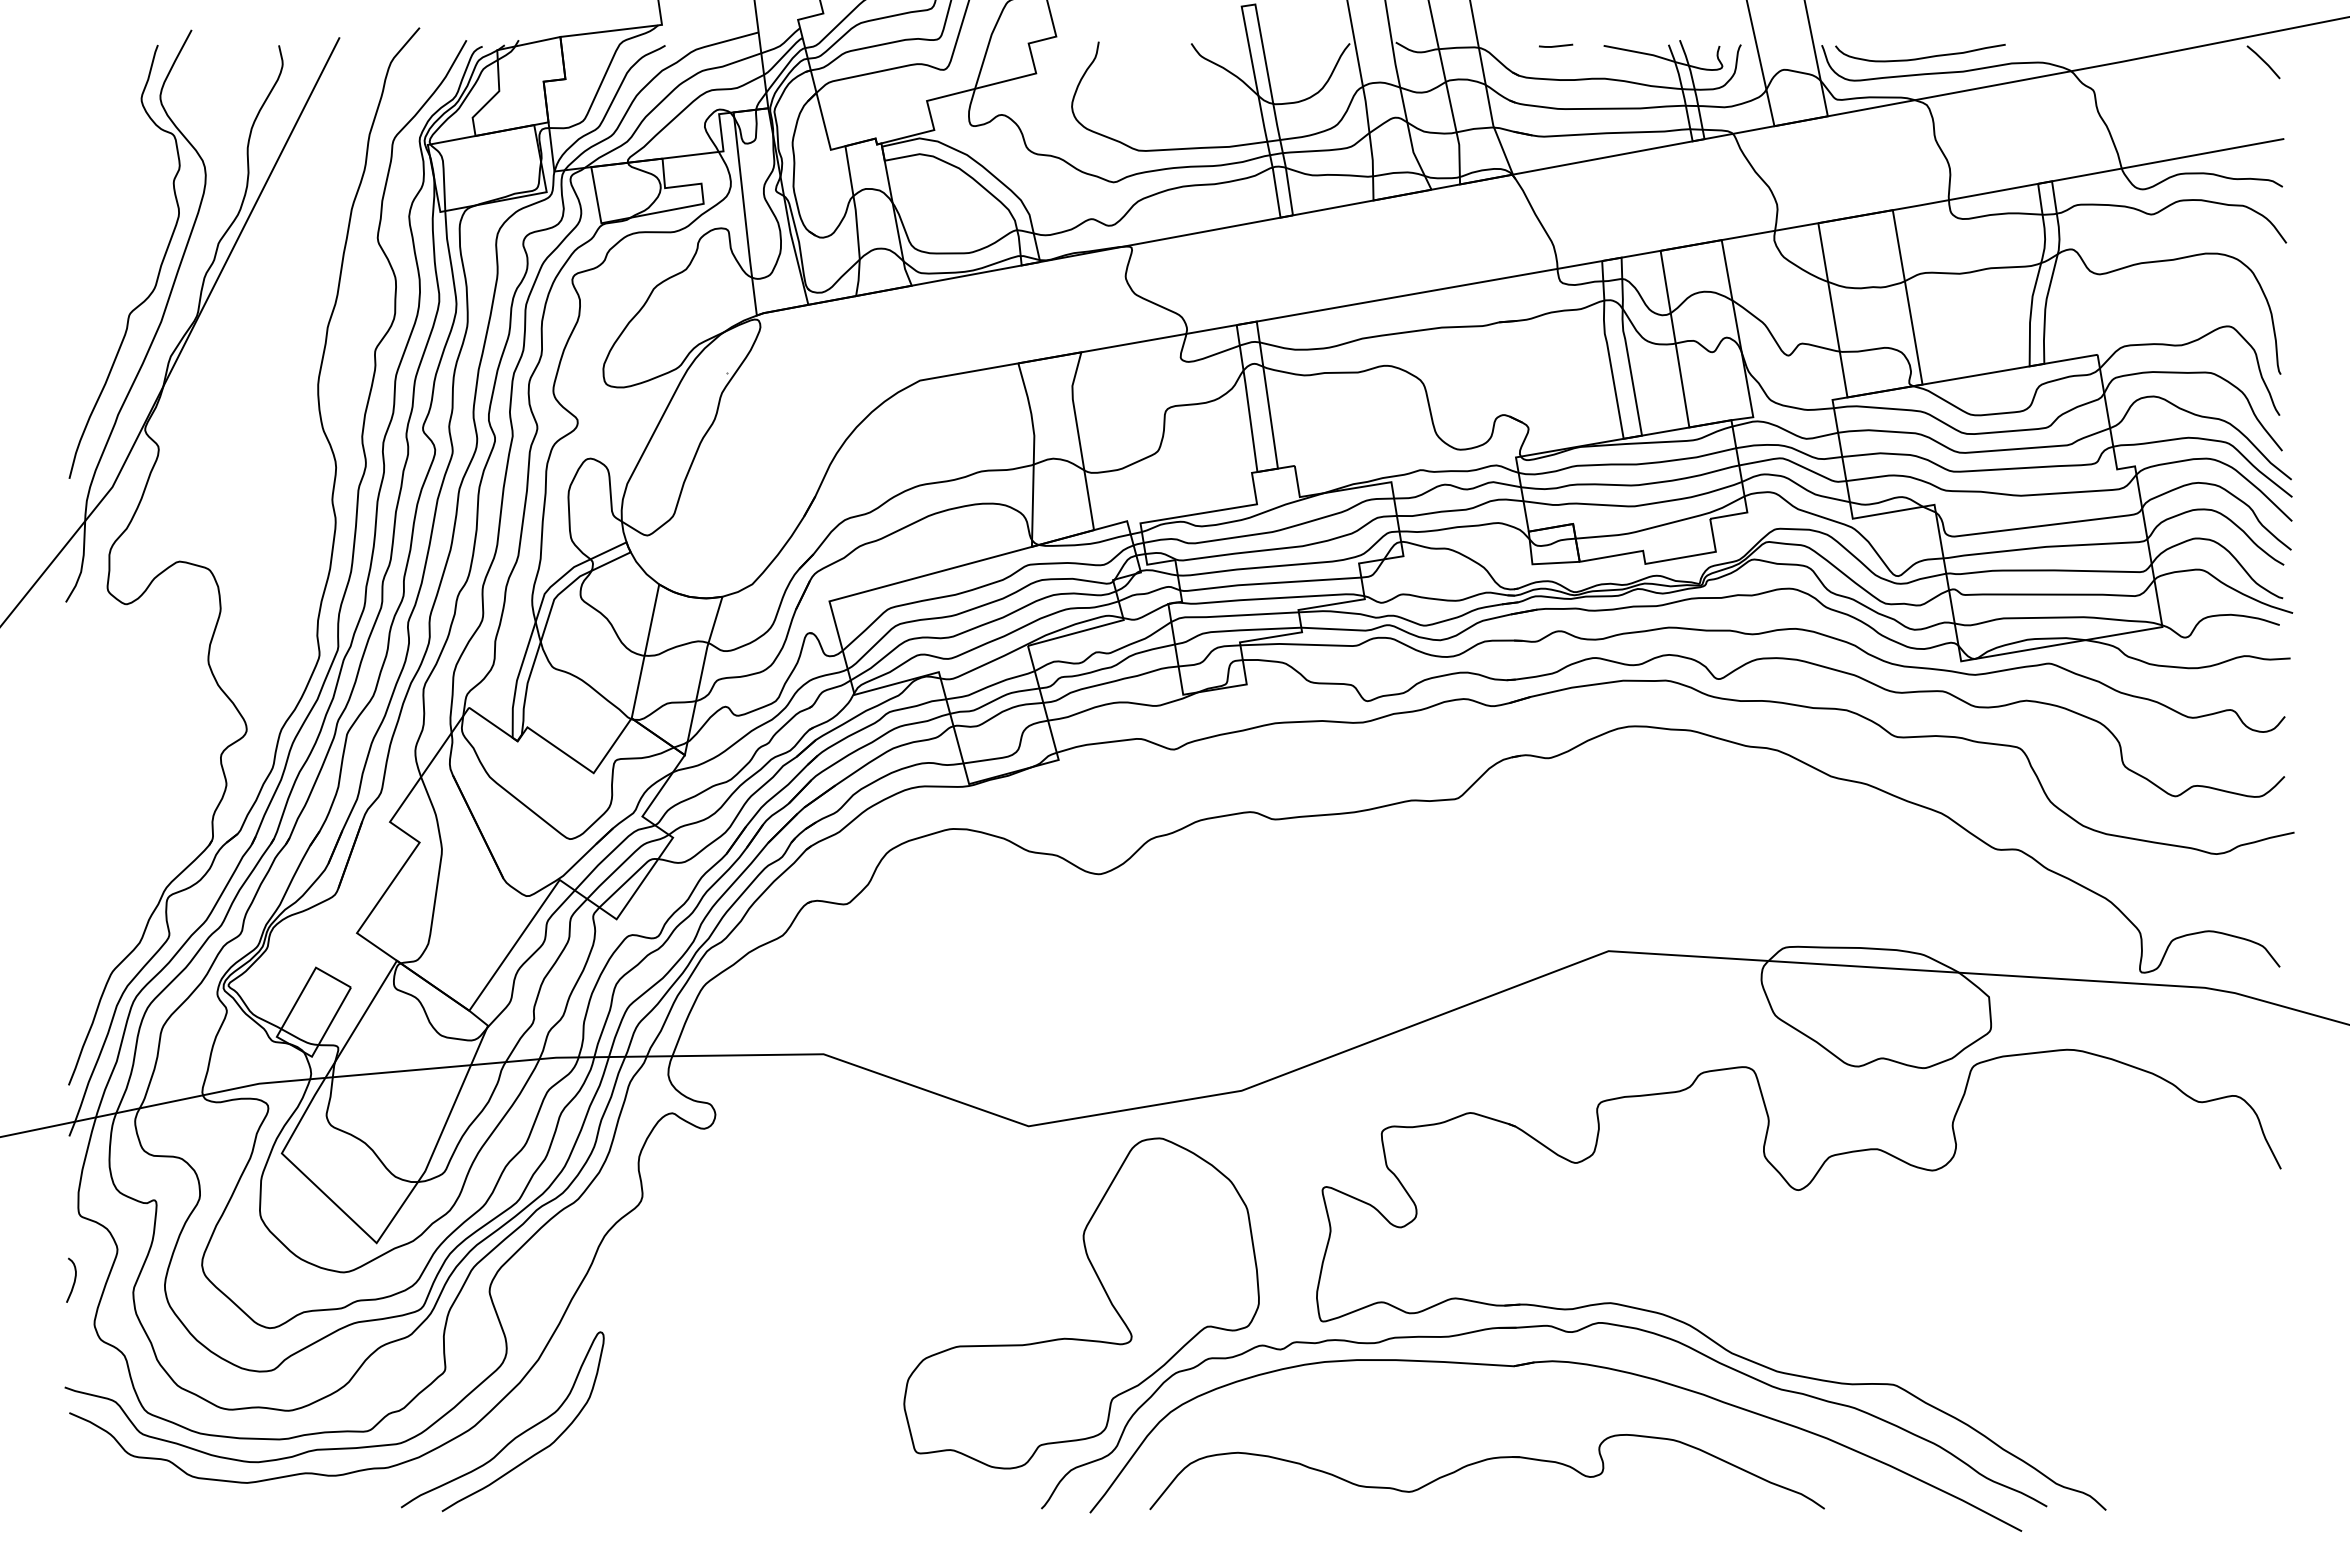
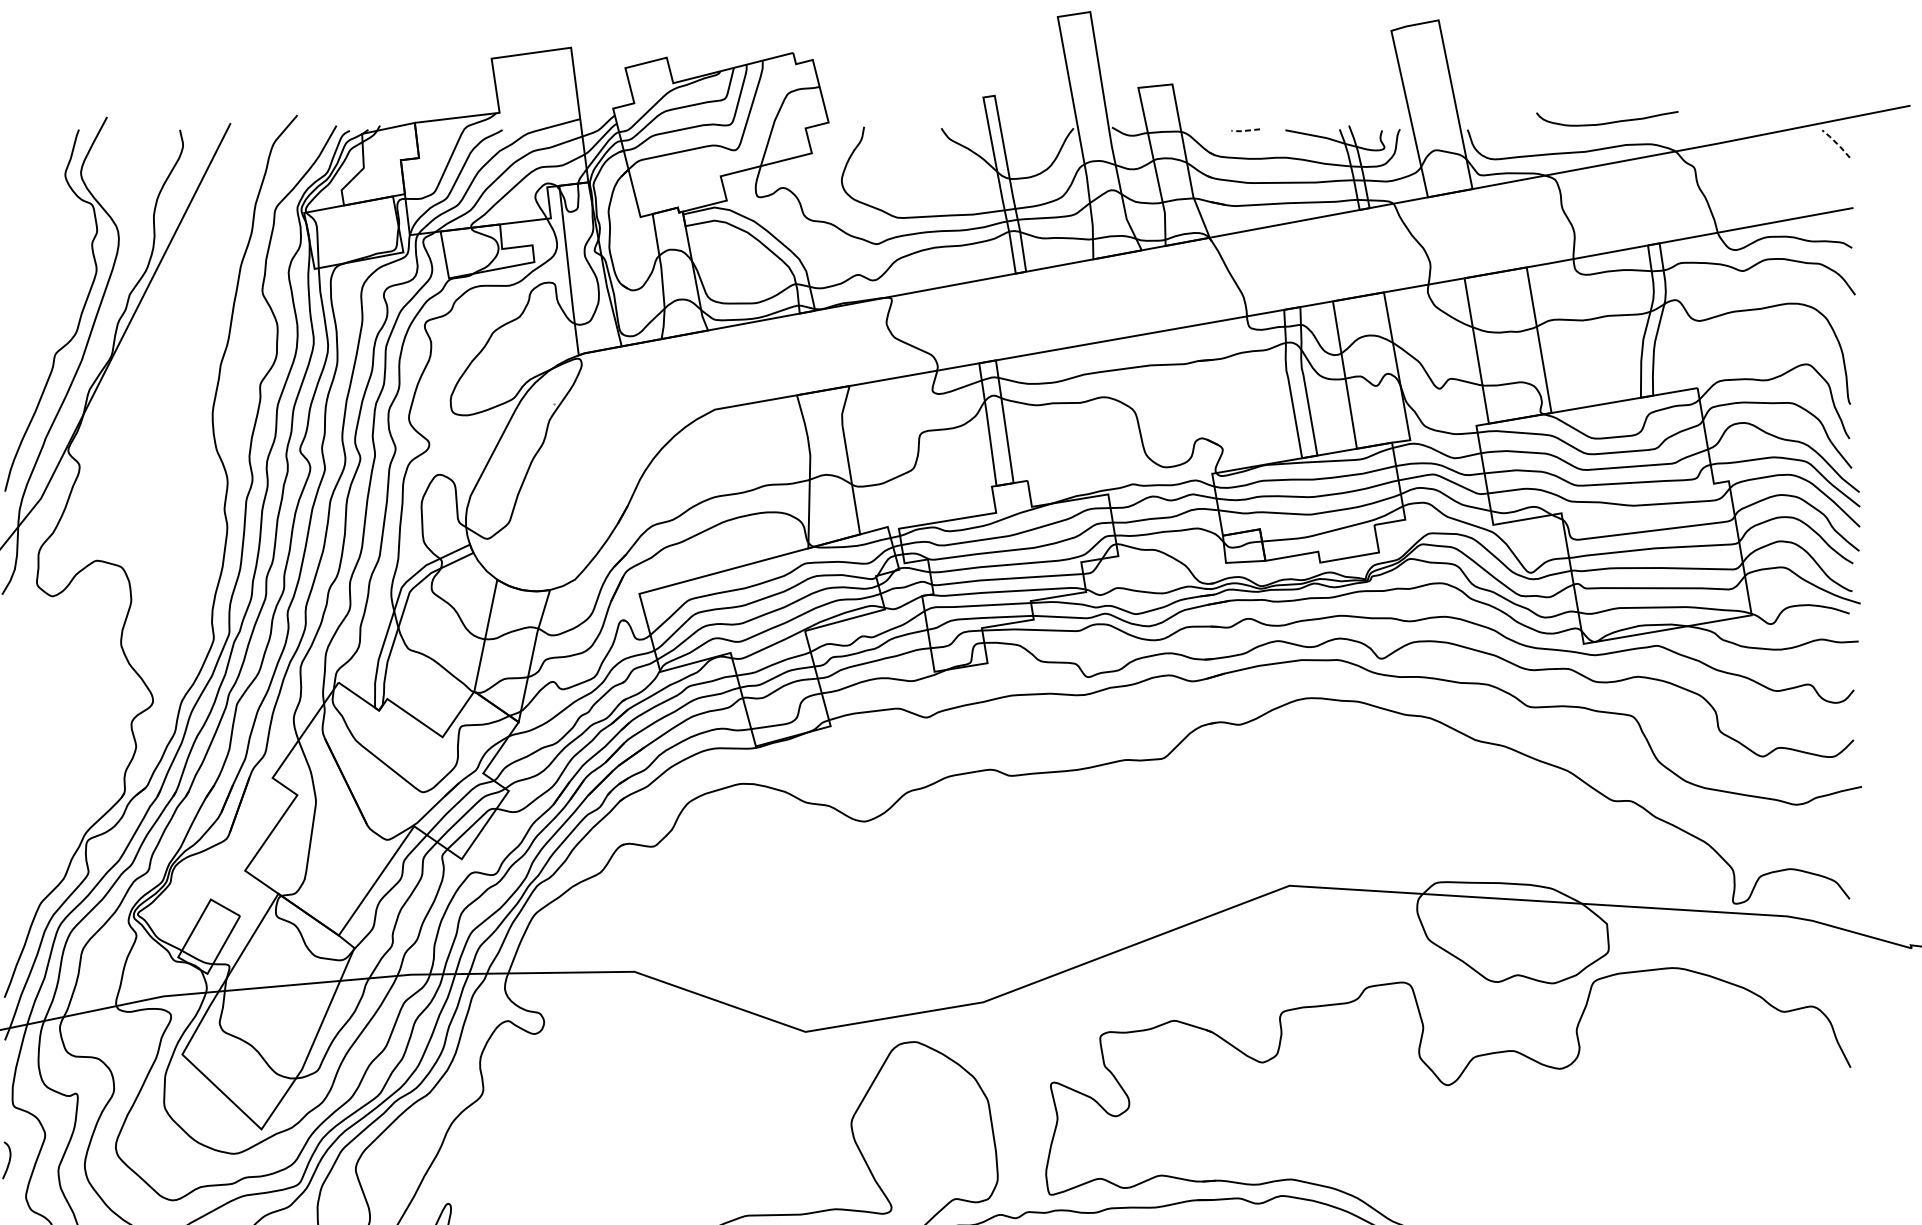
line: (1554, 46) -> (1244, 130), solid -> dashed
curve: (1920, 57) -> (1607, 122), moved
line: (2264, 61) -> (1836, 143), solid -> dashed

